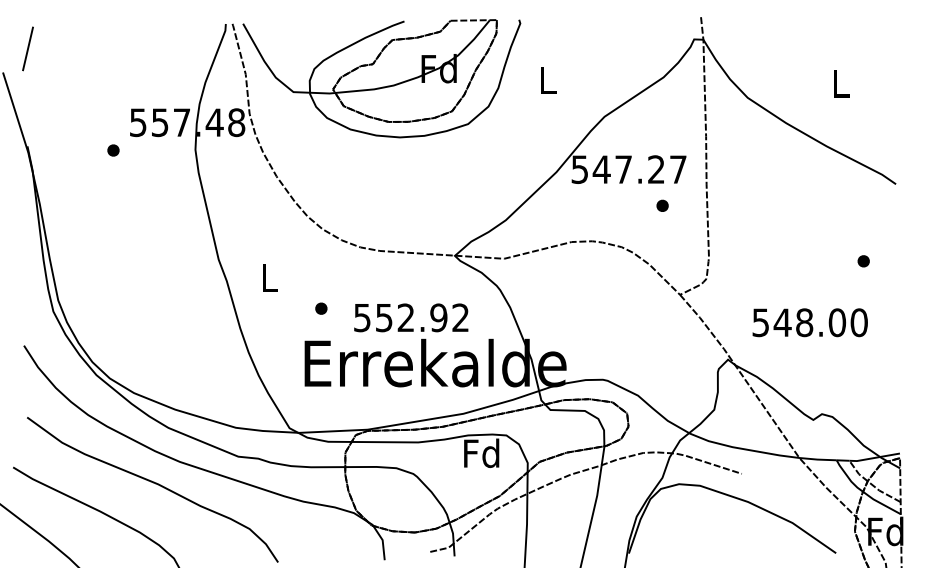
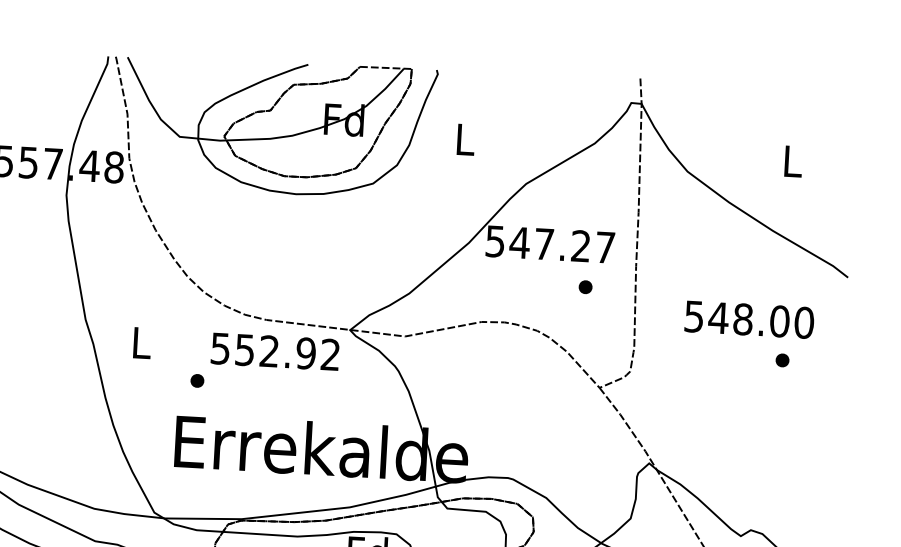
part: (863, 261) -> (782, 360), moved
text: (411, 317) -> (275, 351), moved
text: (809, 322) -> (748, 319), moved

